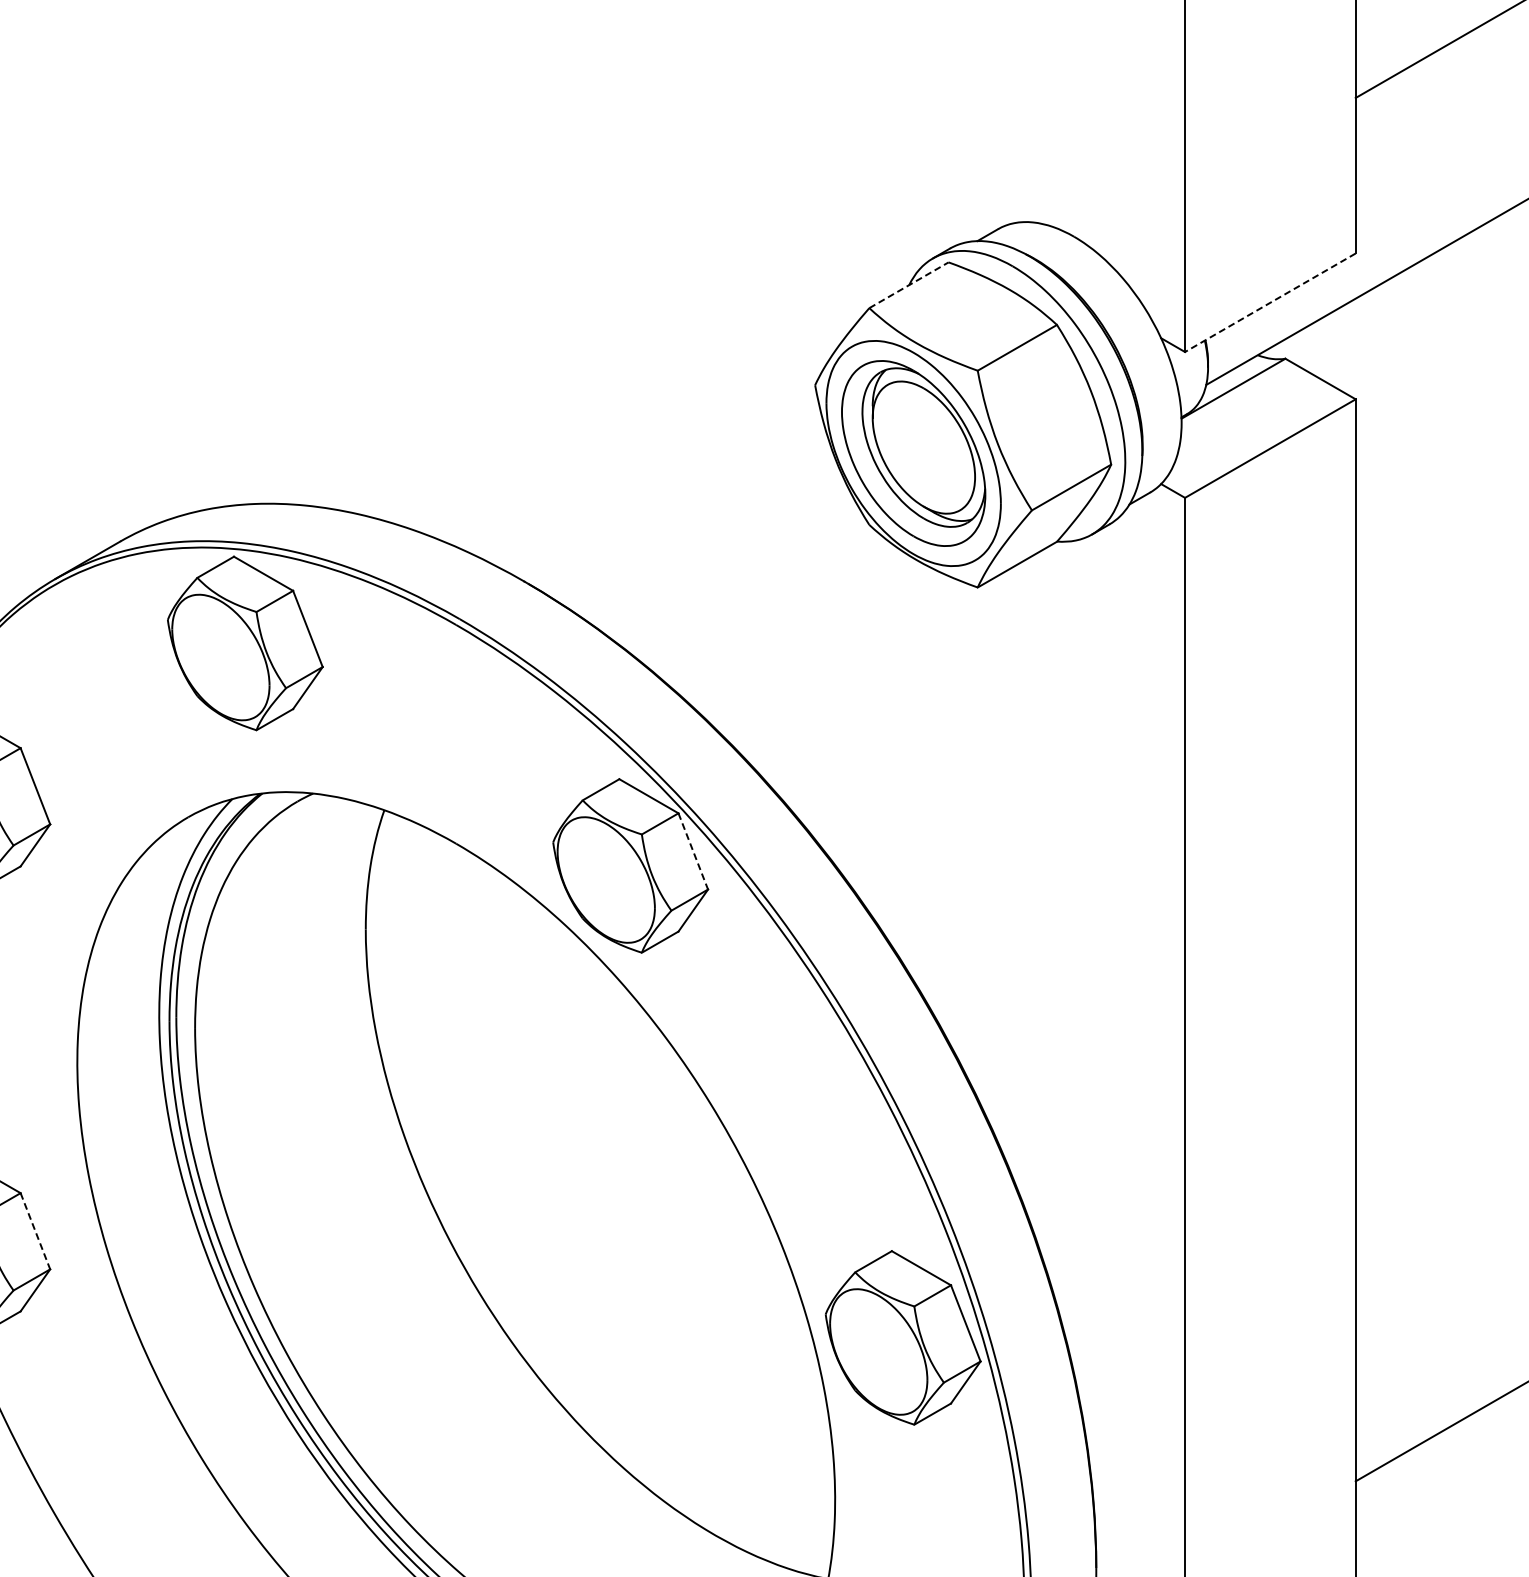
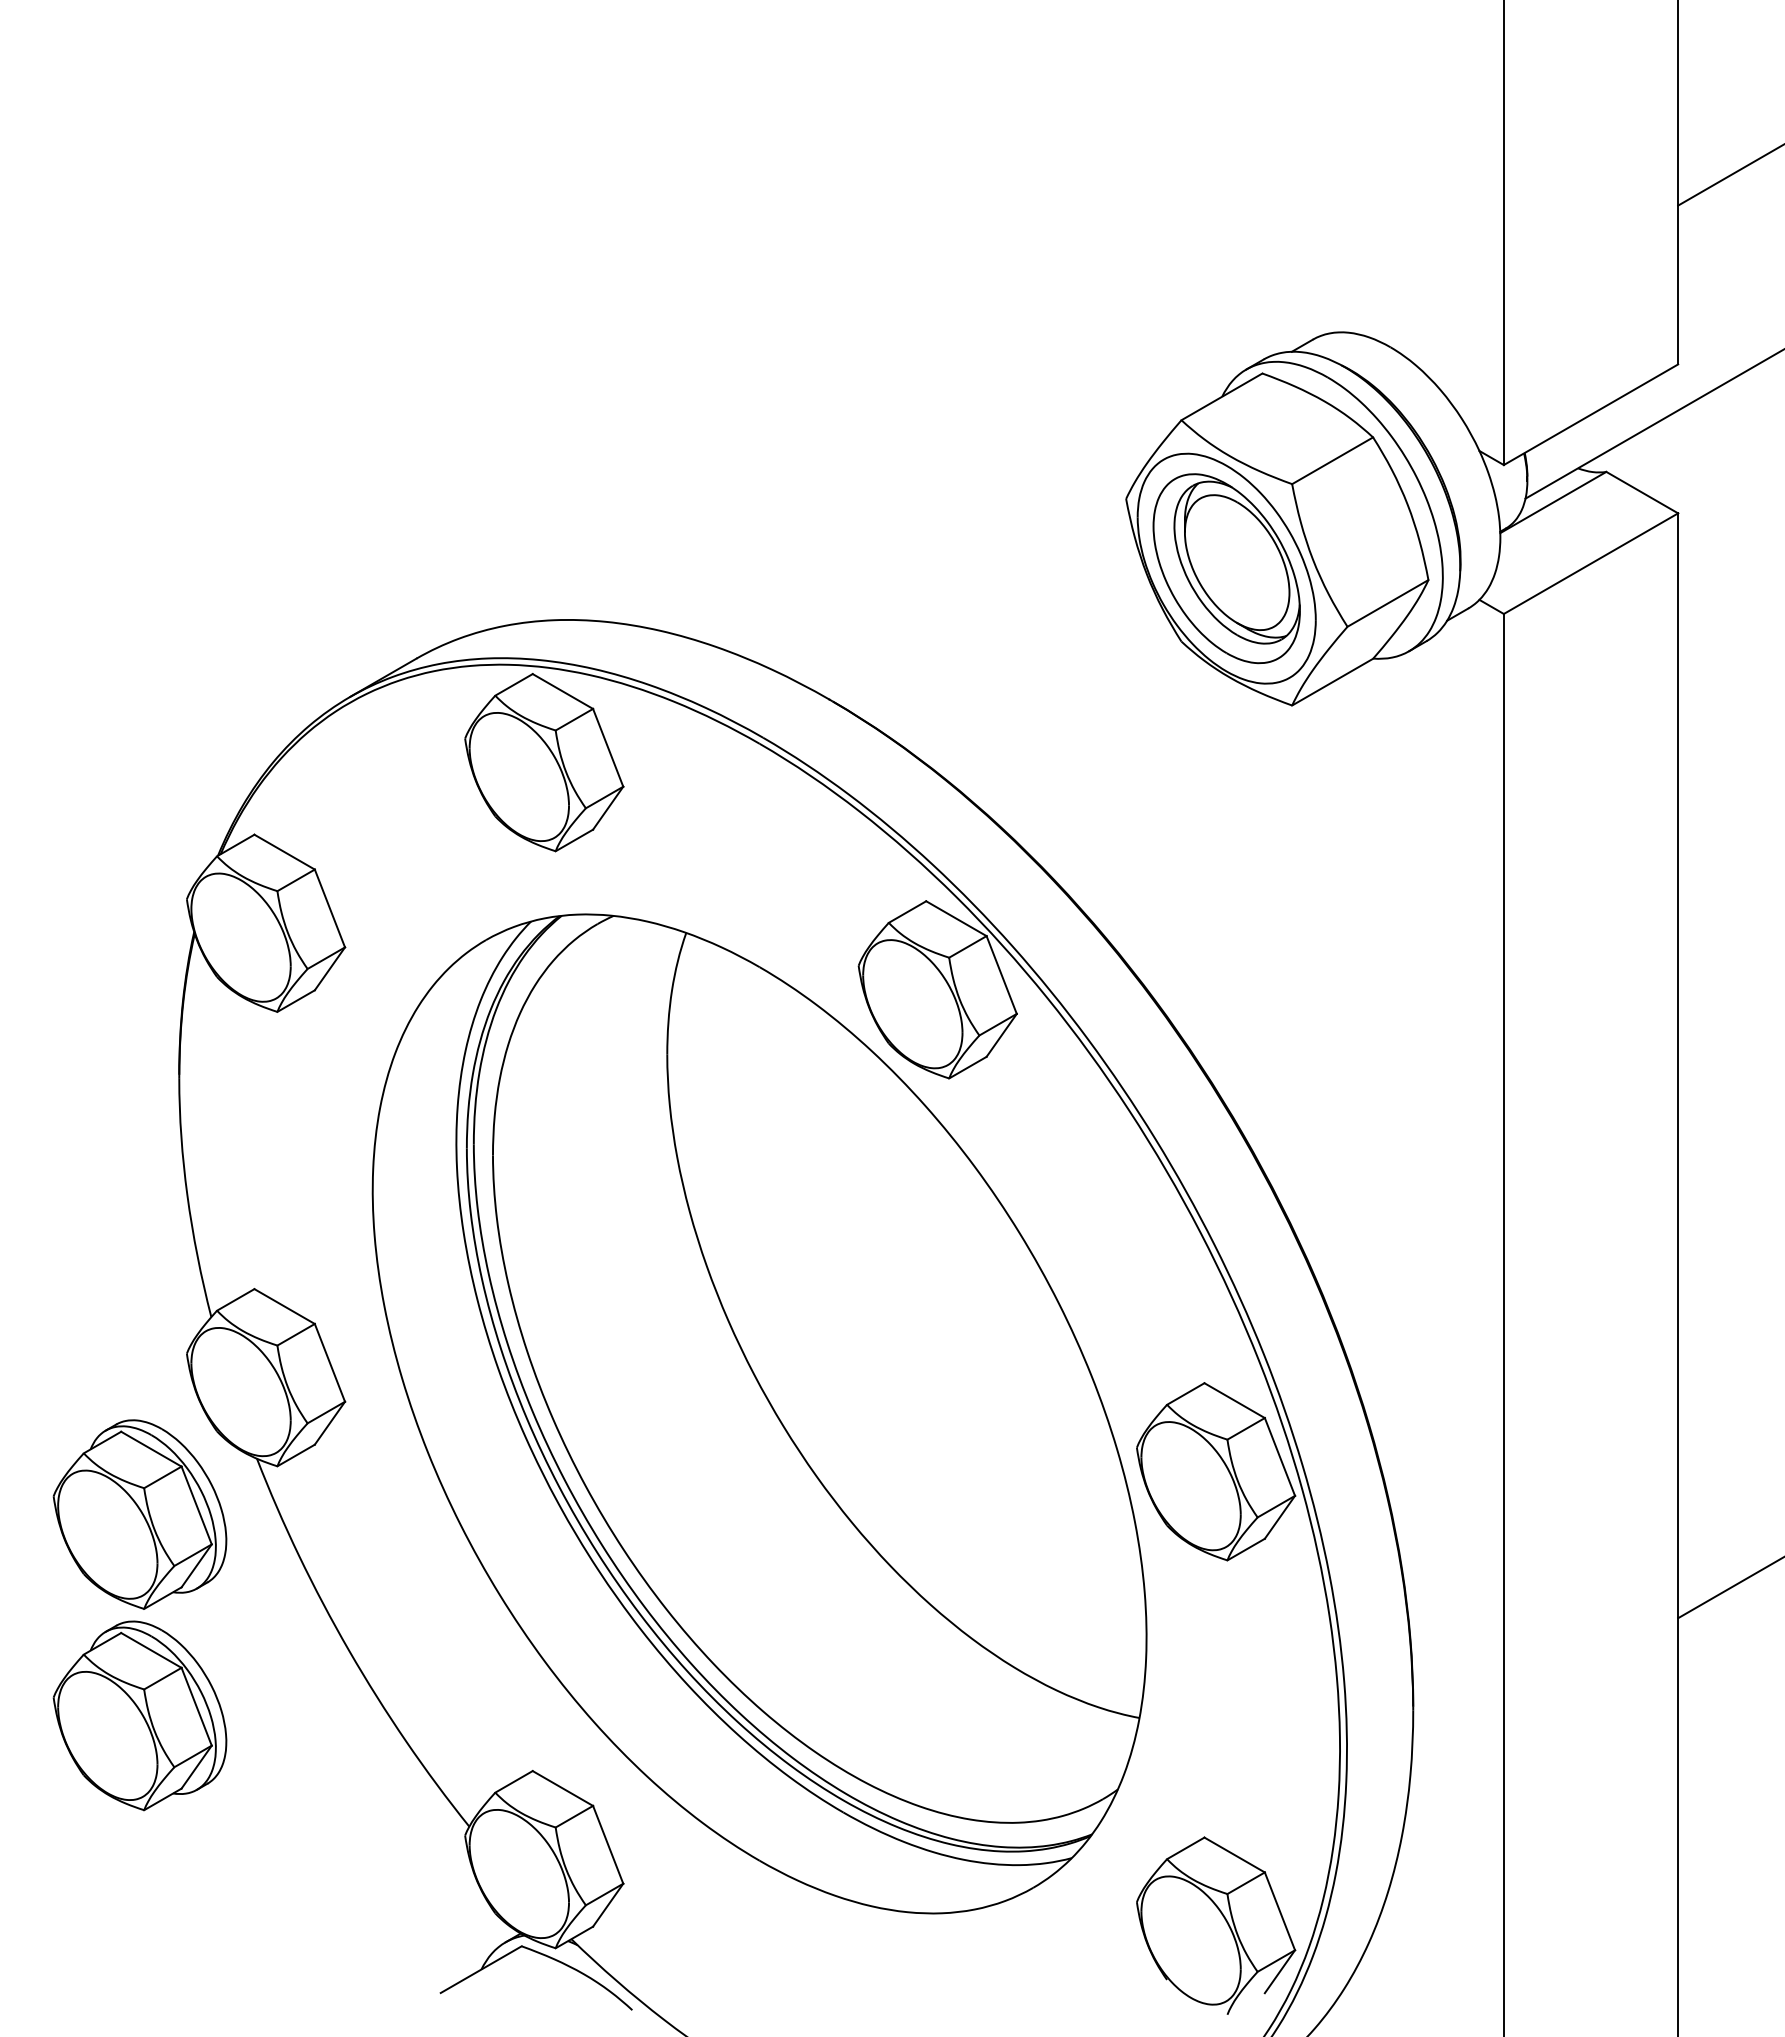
line: (908, 284) -> (1221, 396), dashed -> solid
line: (1270, 302) -> (1591, 414), dashed -> solid
line: (693, 851) -> (1001, 975), dashed -> solid
line: (34, 1230) -> (329, 1362), dashed -> solid

